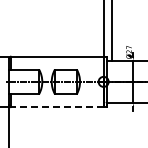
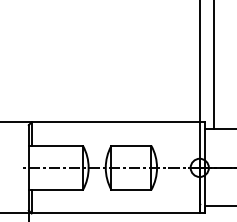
line: (56, 107) -> (114, 214), dashed -> solid

